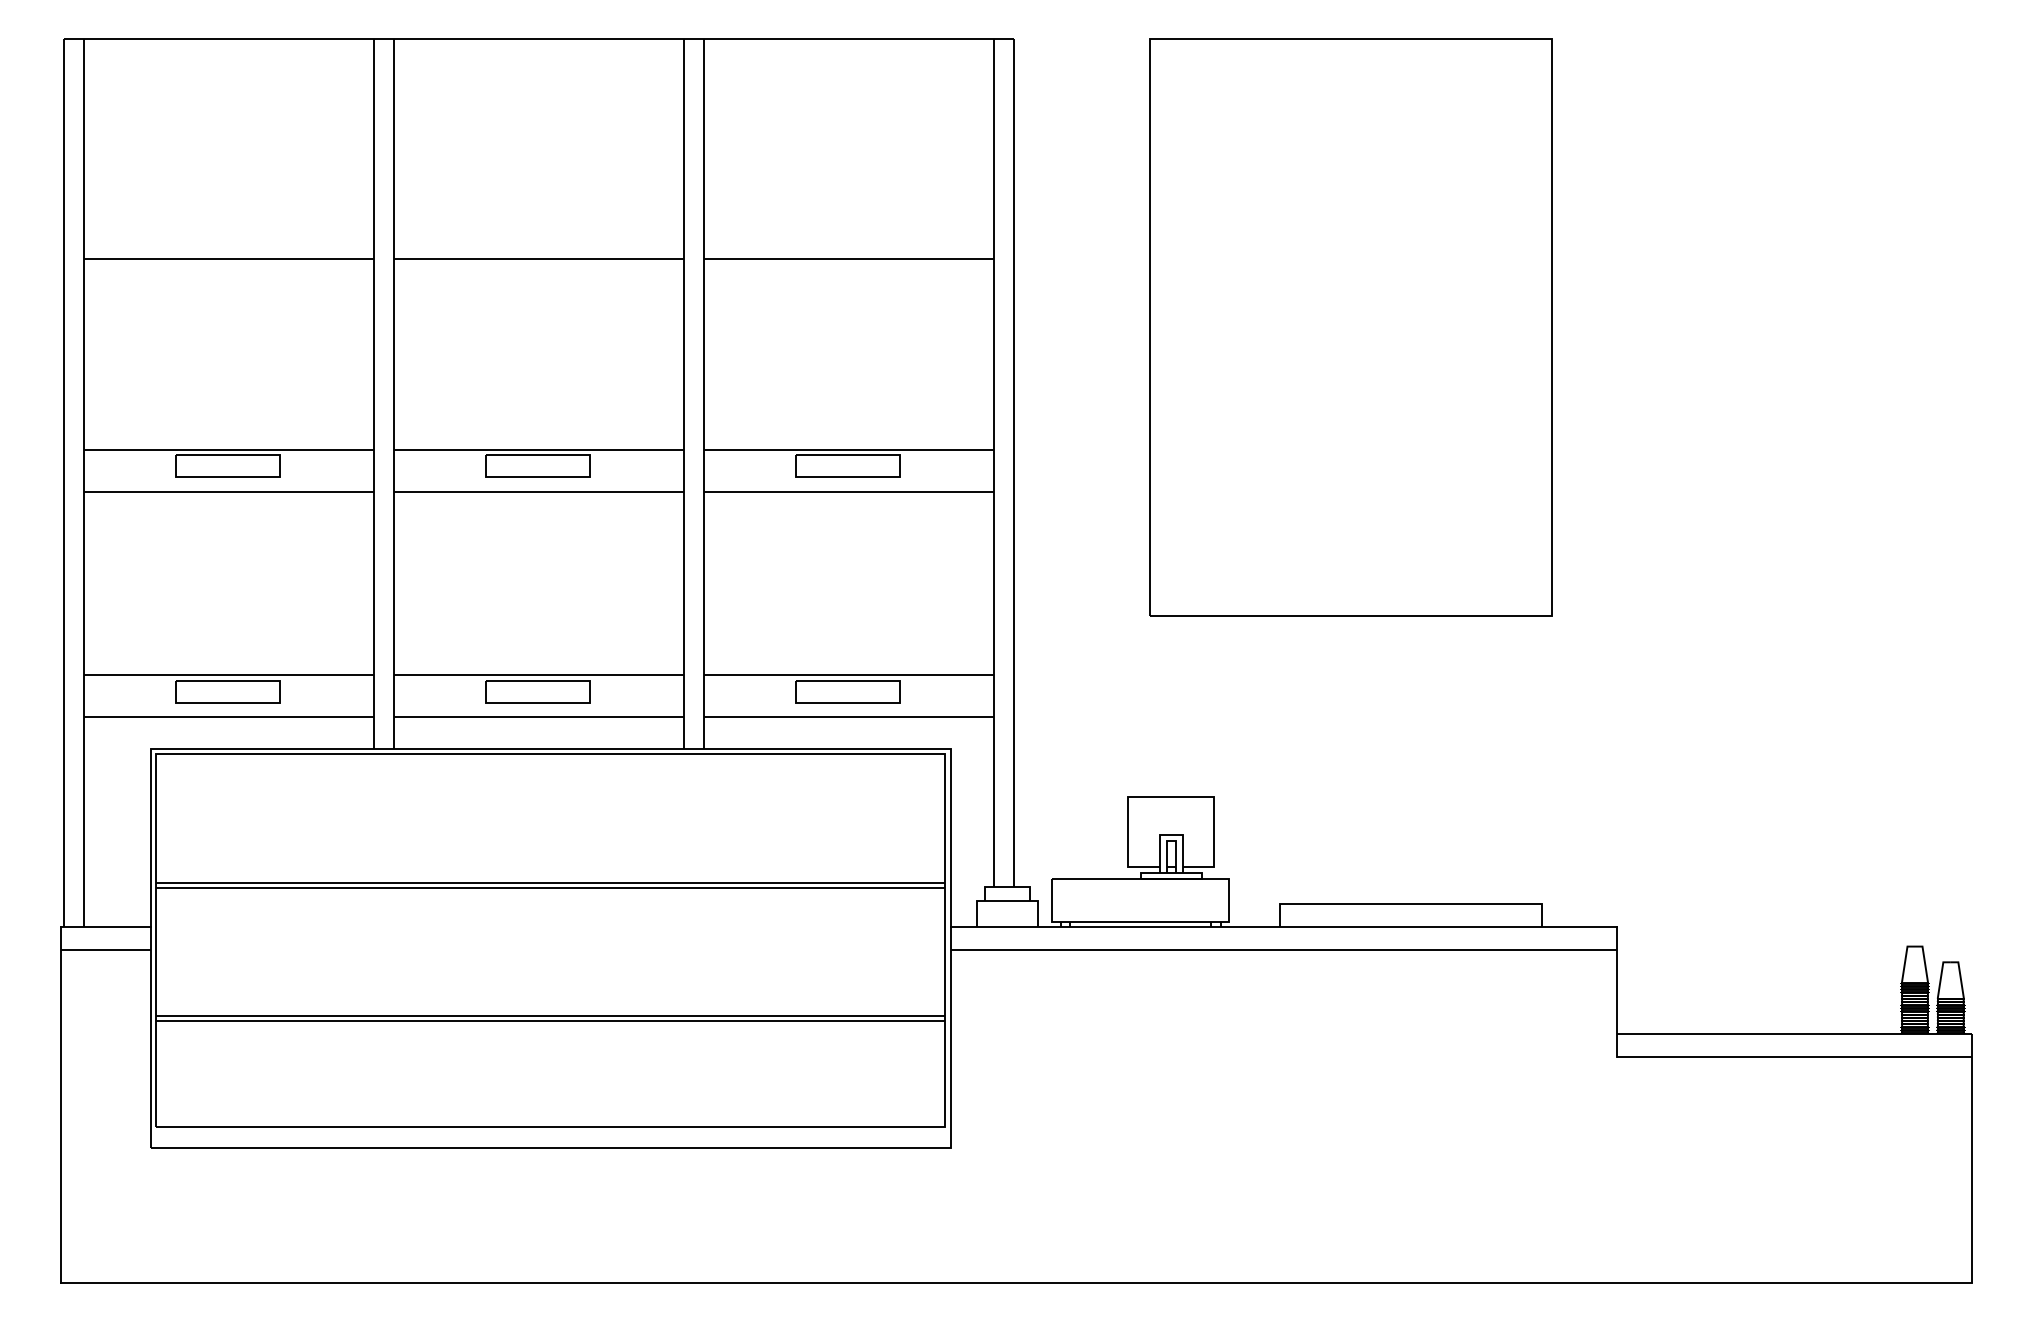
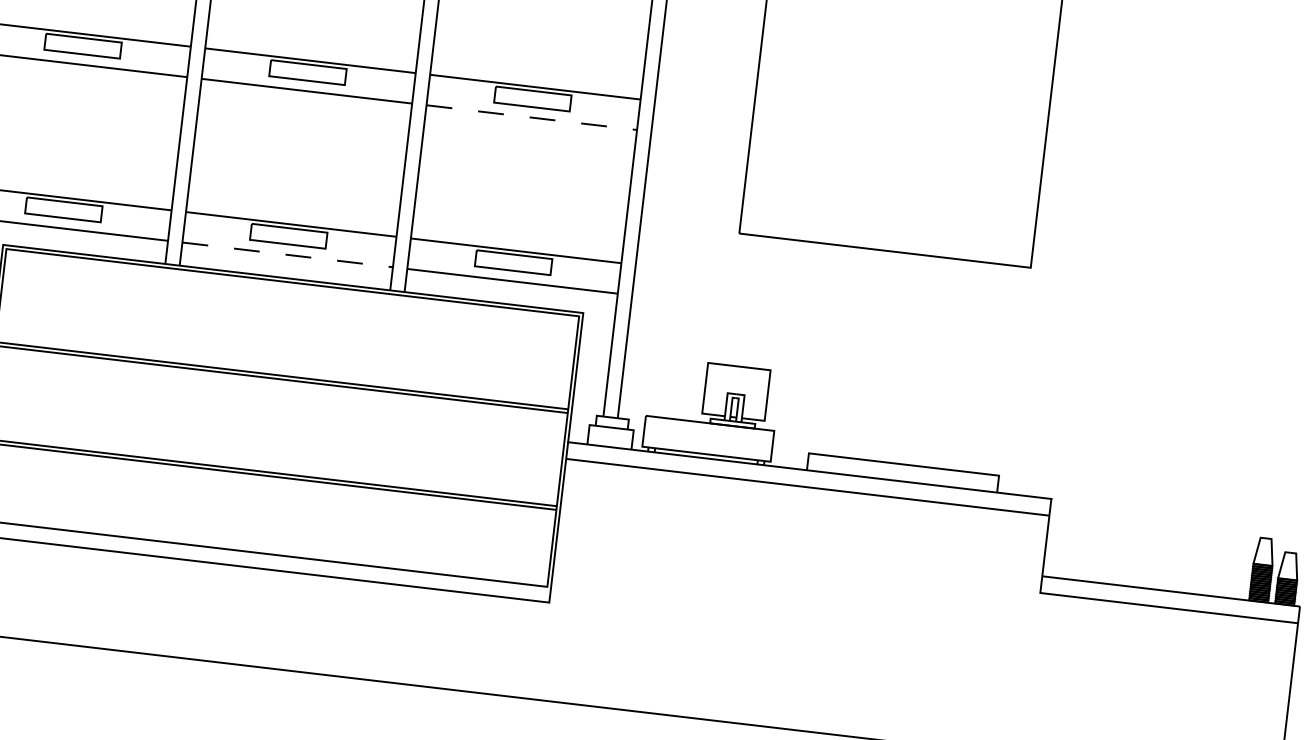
line: (849, 491) -> (531, 117), solid -> dashed
line: (539, 717) -> (287, 254), solid -> dashed

